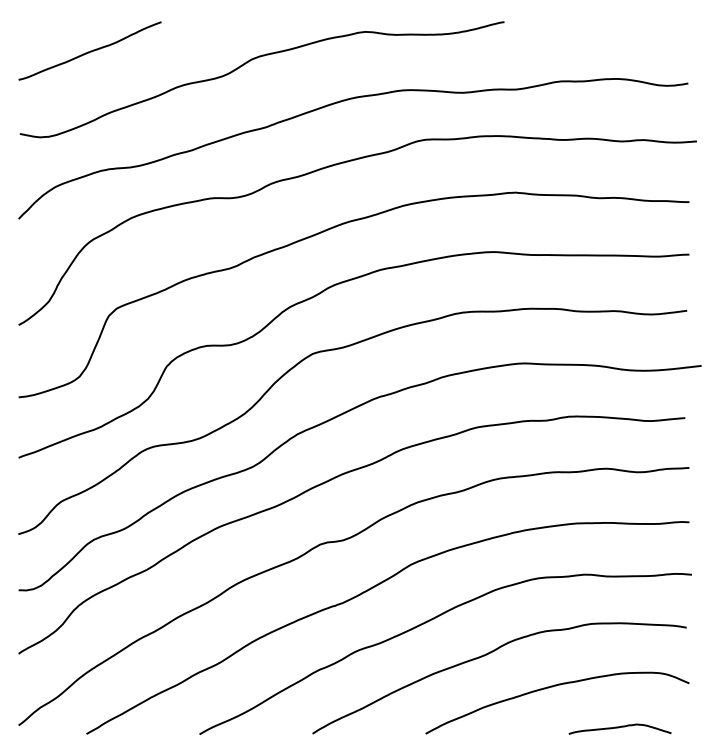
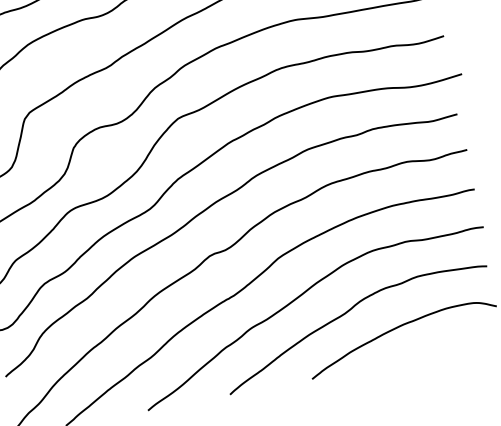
curve: (619, 727) -> (452, 348), removed

